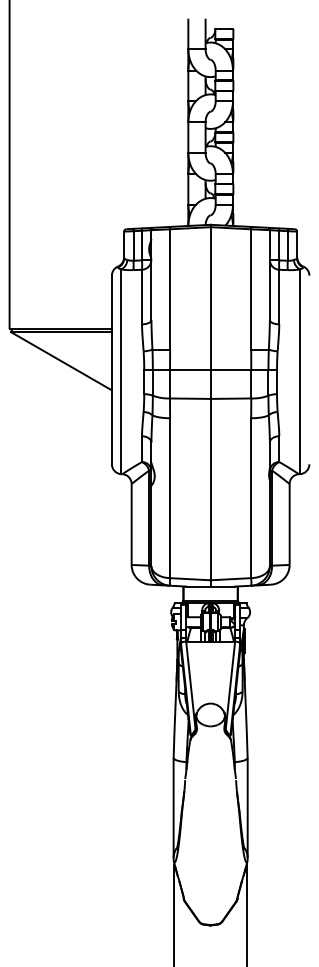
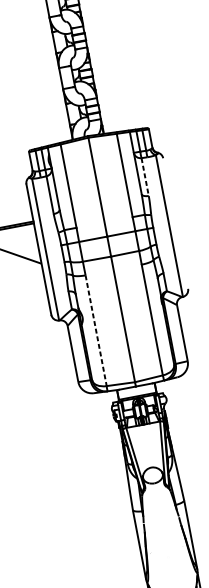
line: (279, 297) -> (145, 177), solid -> dashed
line: (170, 498) -> (96, 330), solid -> dashed

